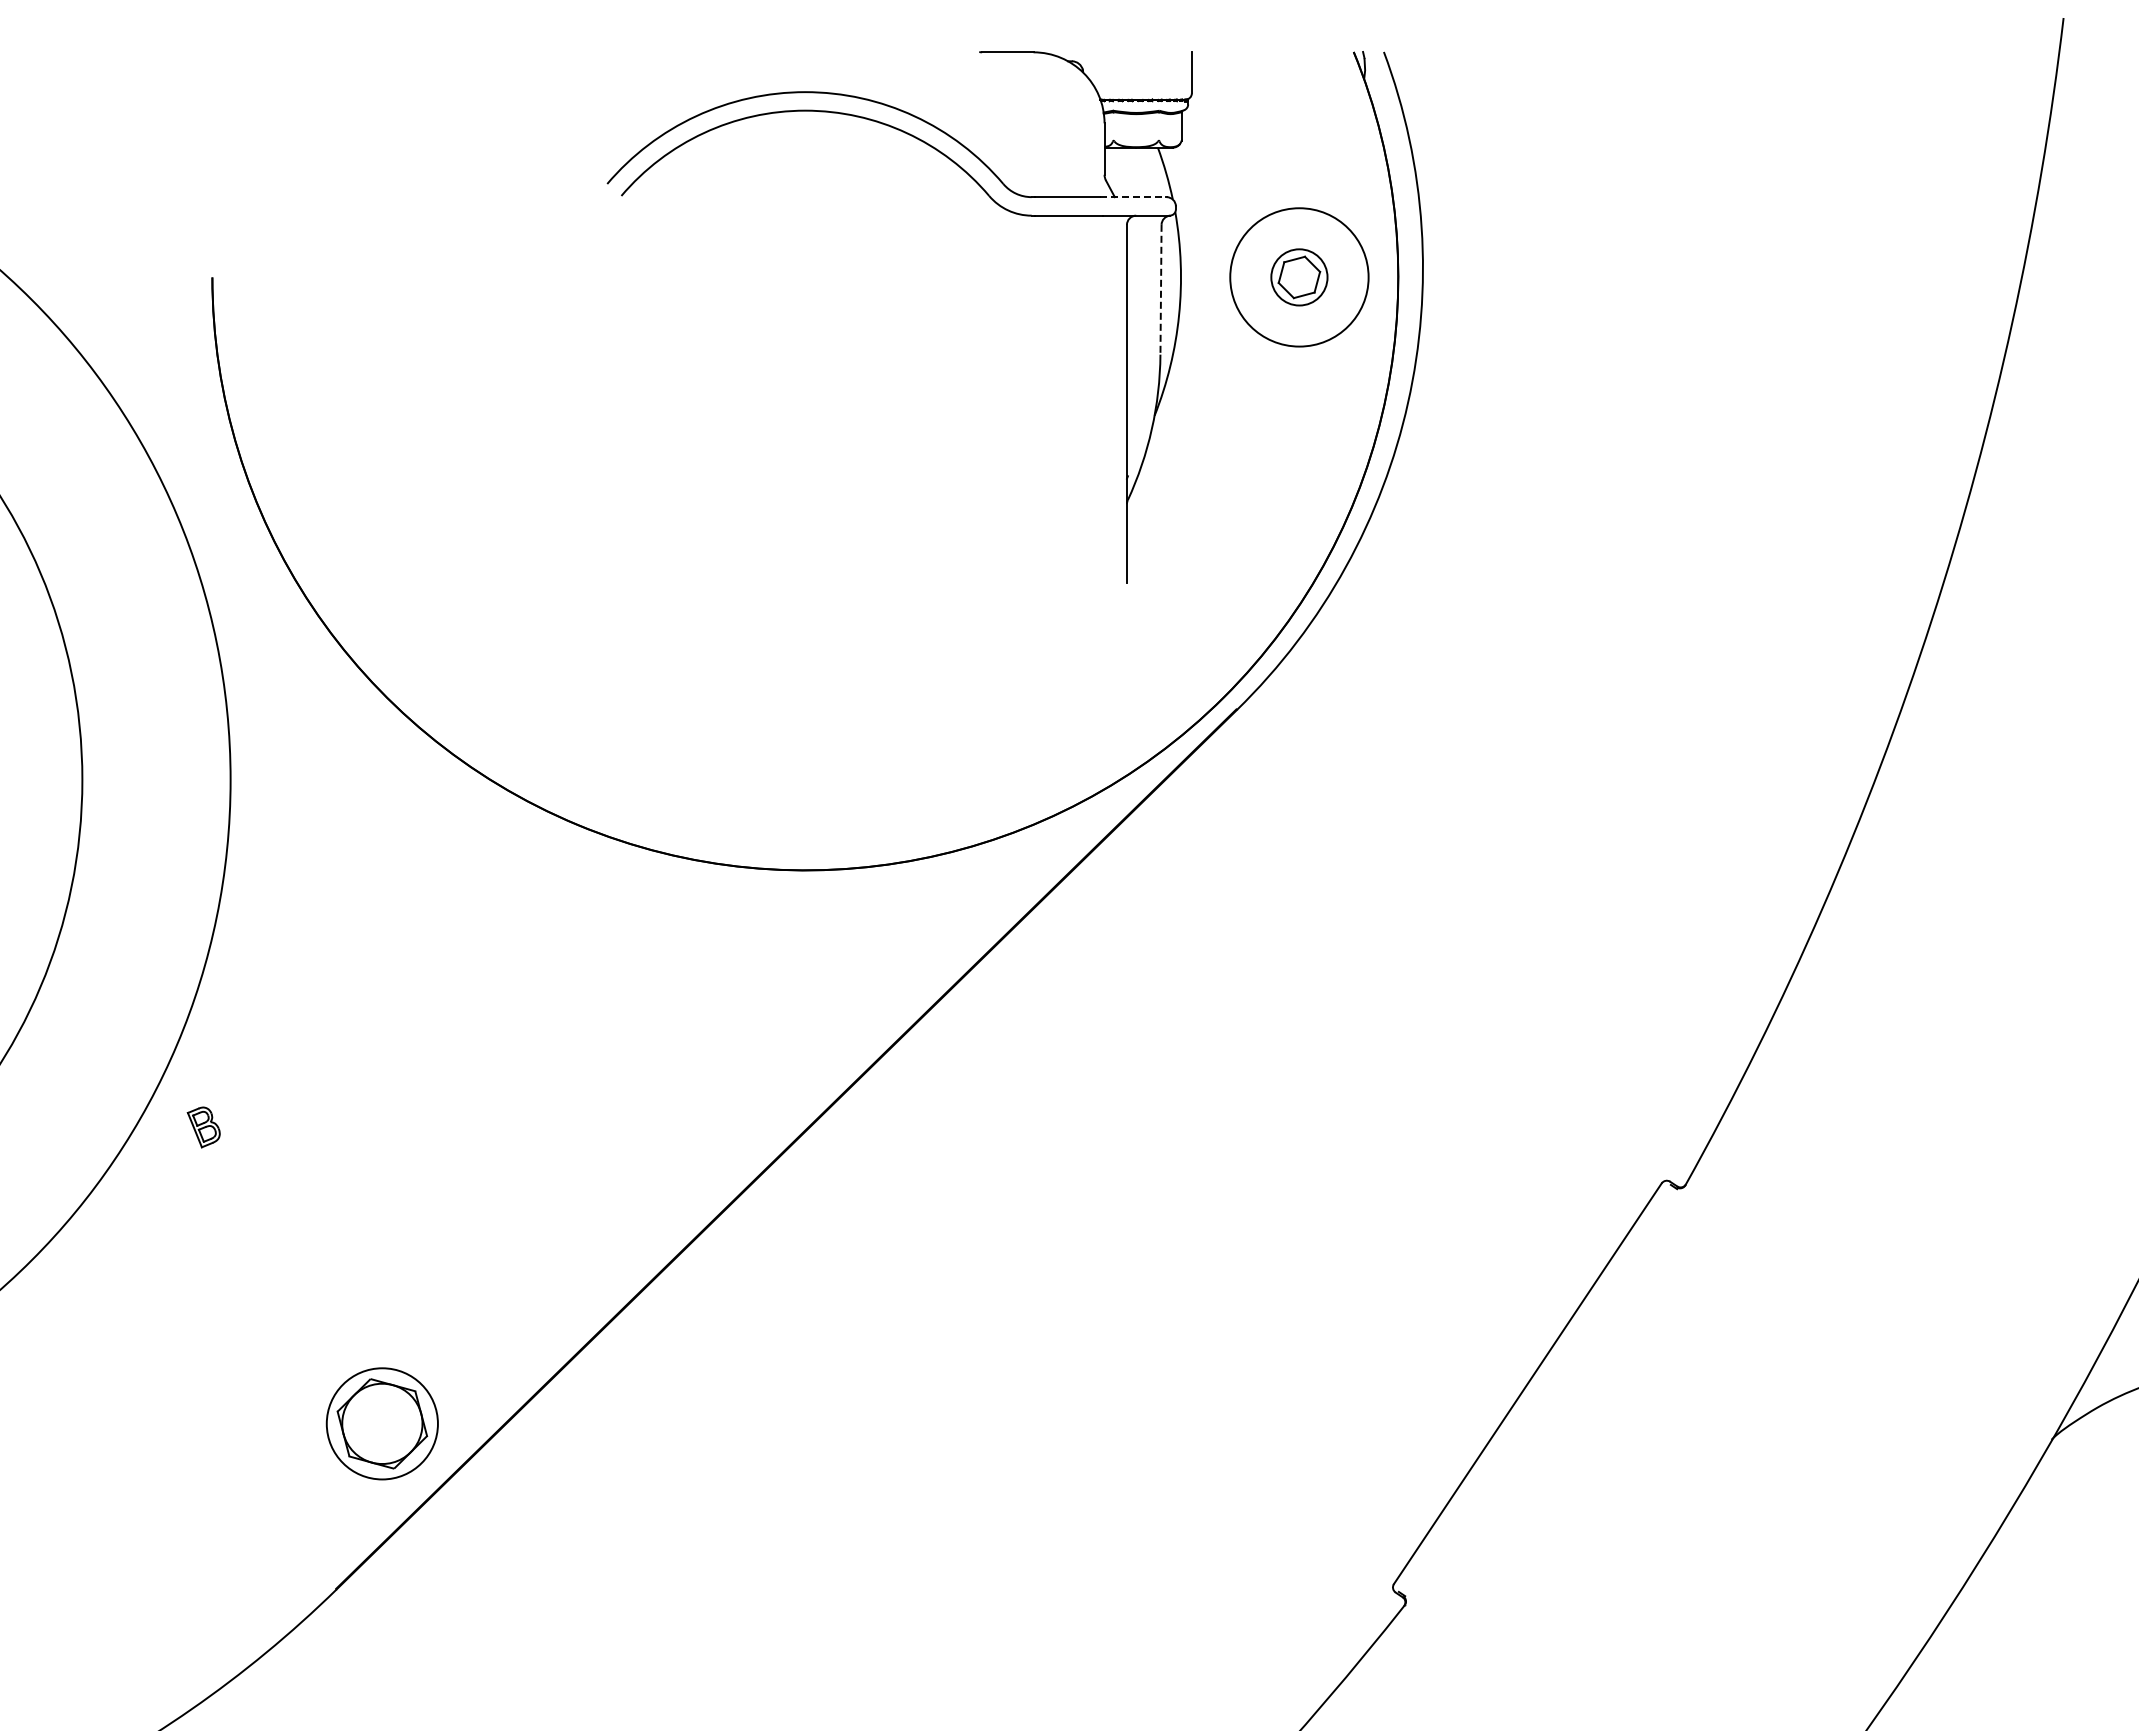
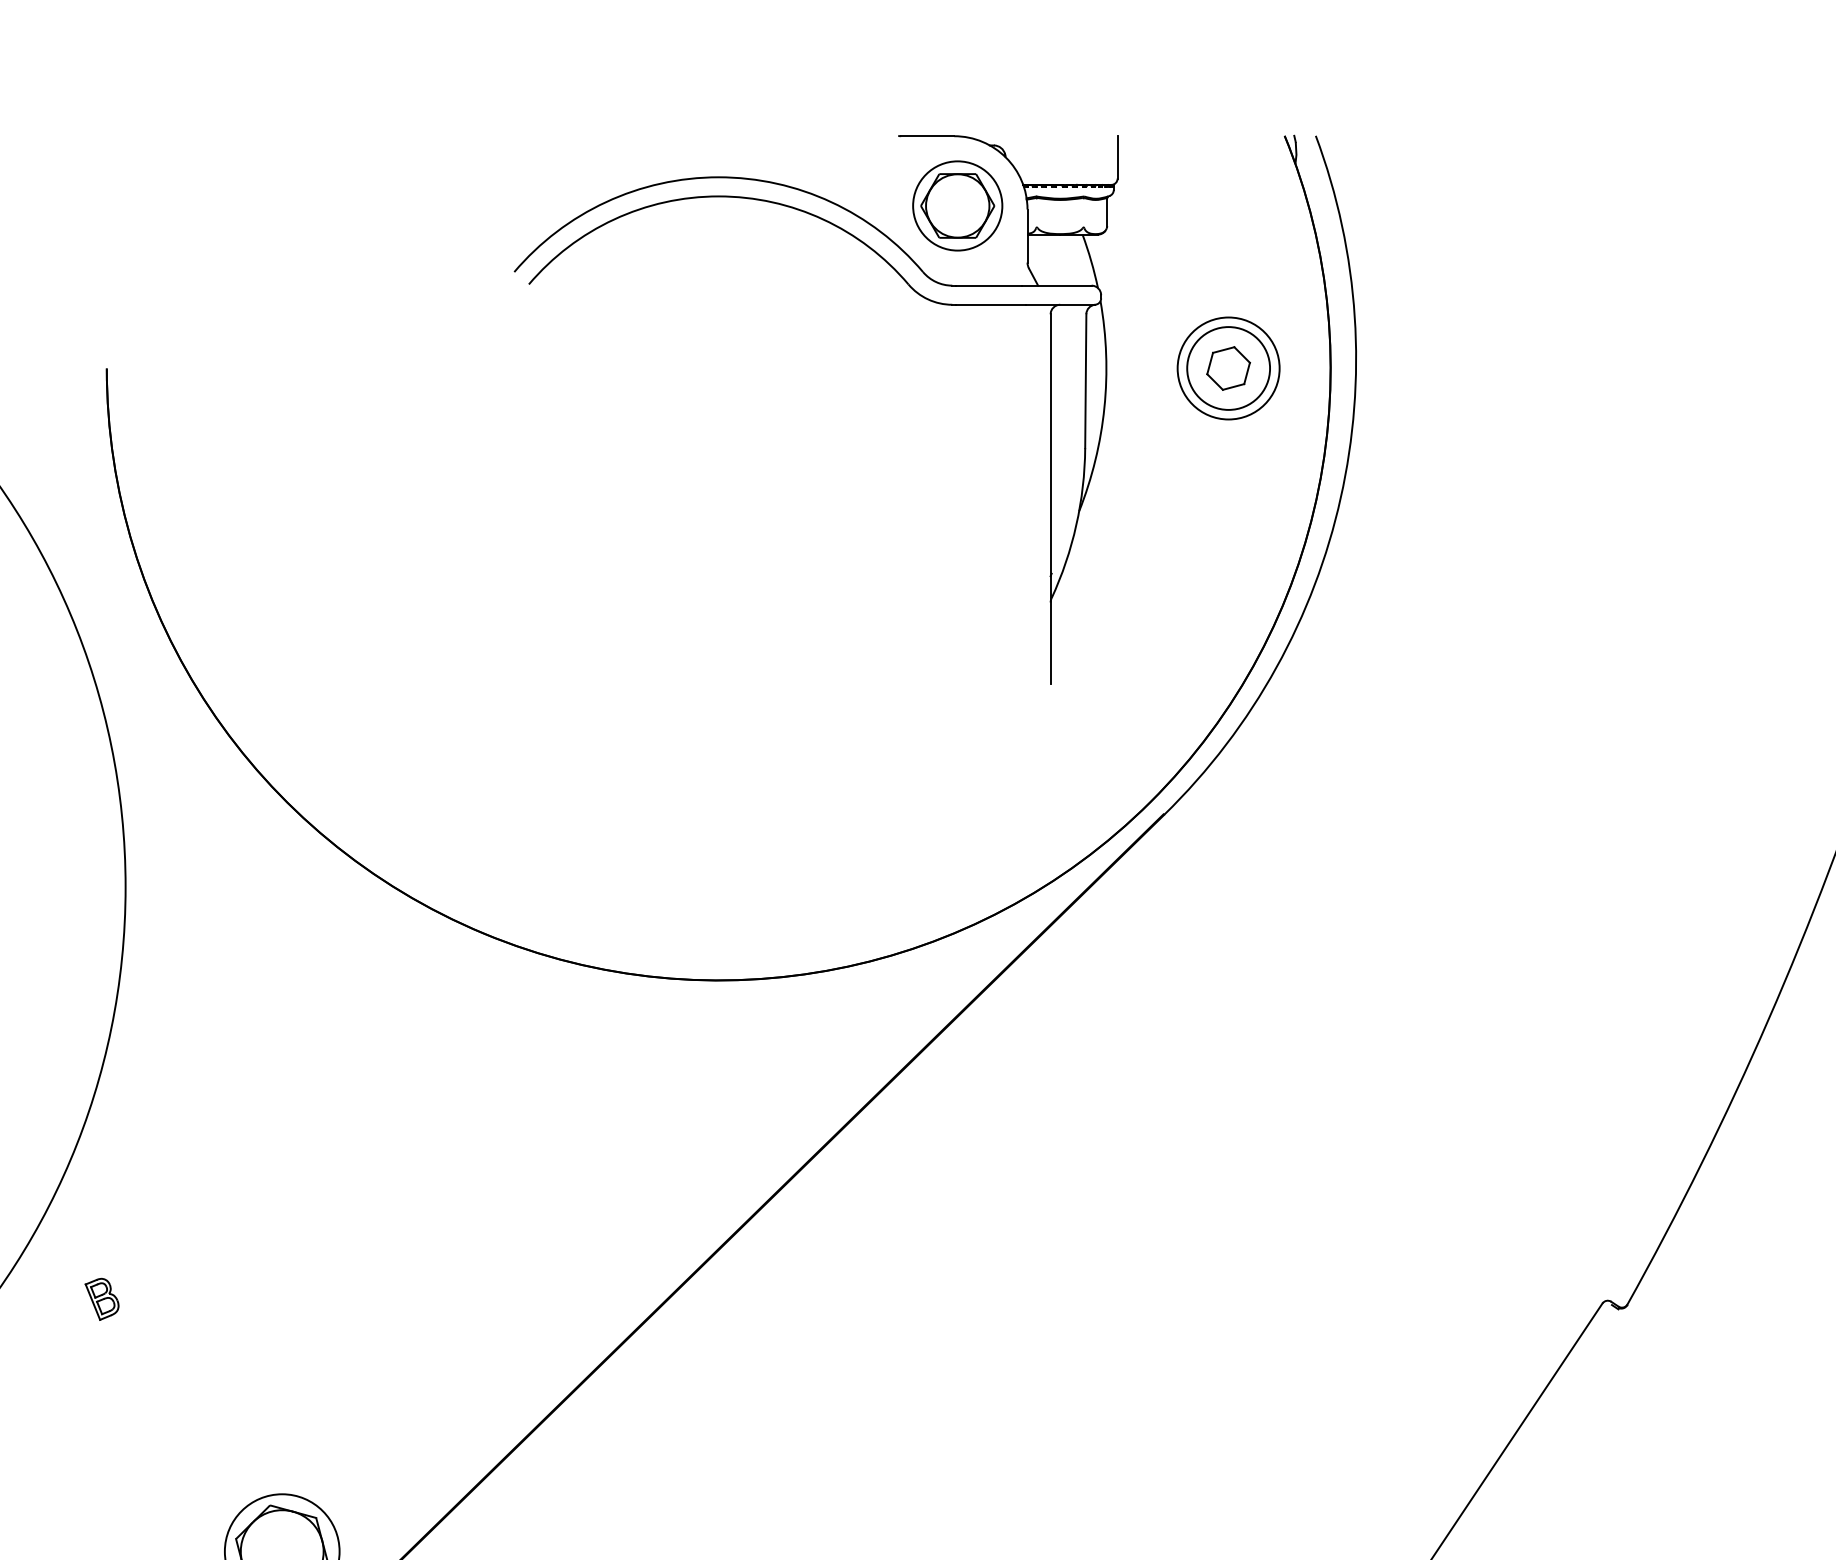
part: (1036, 119) -> (957, 205), added
line: (1133, 197) -> (1057, 286), dashed -> solid
circle: (1299, 277) -> (1228, 368), size x0.71
circle: (1299, 277) -> (1228, 368), size x1.43
line: (1161, 289) -> (1086, 380), dashed -> solid
part: (203, 1127) -> (101, 1299), moved

